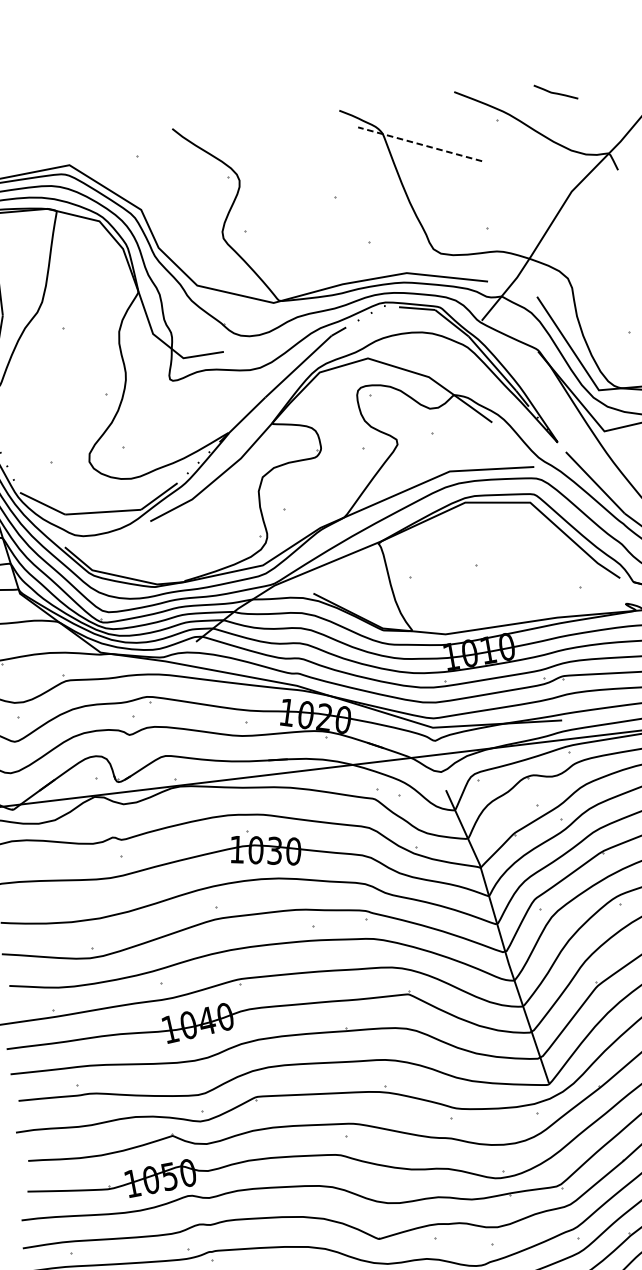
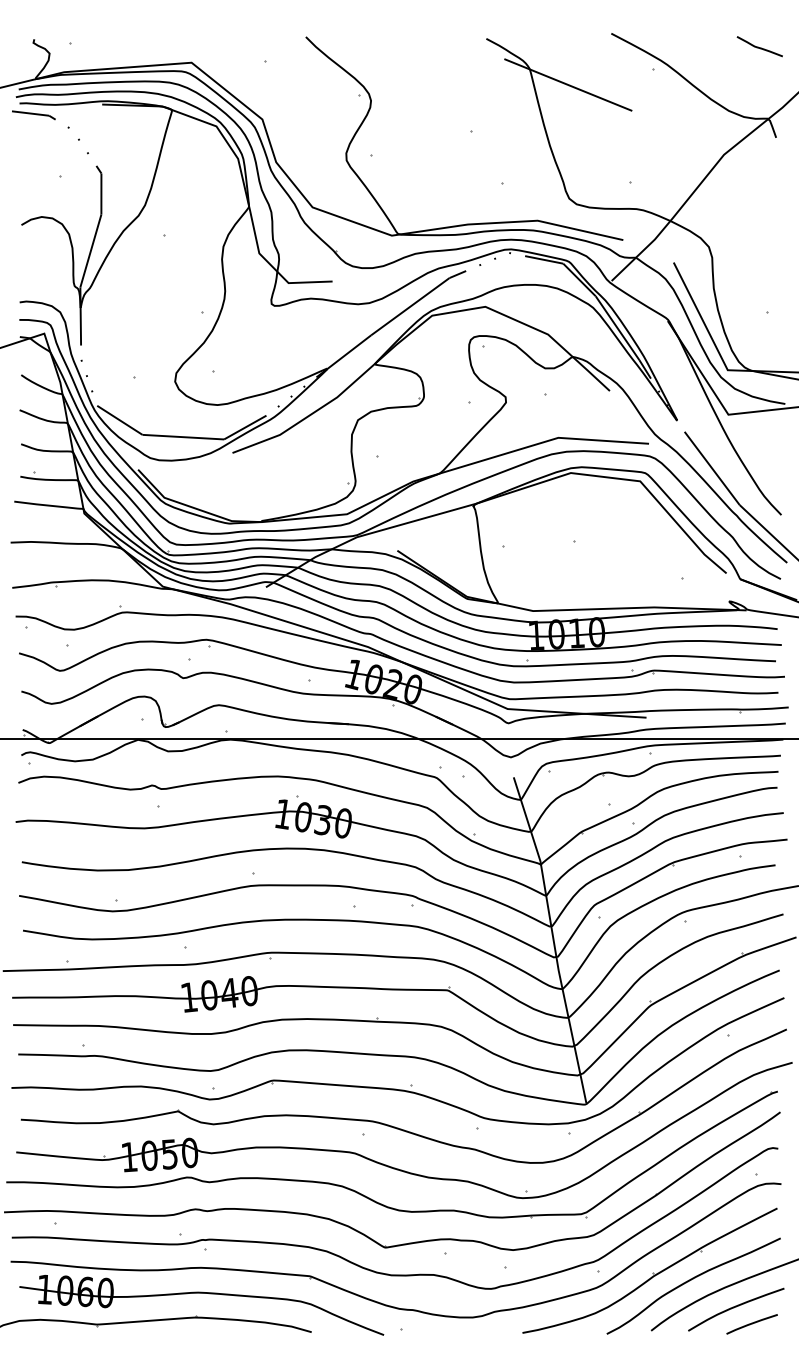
curve: (554, 92) -> (758, 46), moved
line: (419, 143) -> (567, 84), dashed -> solid

